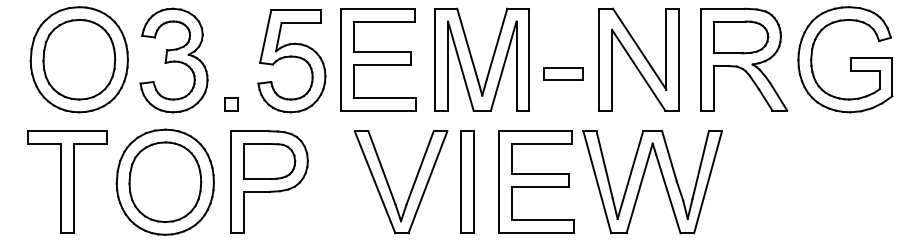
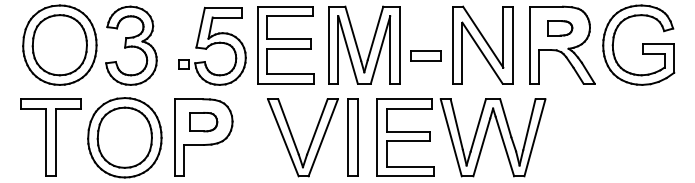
part: (741, 37) -> (560, 28), size x0.6
part: (231, 104) -> (183, 64), moved
part: (269, 161) -> (203, 122), size x0.7

